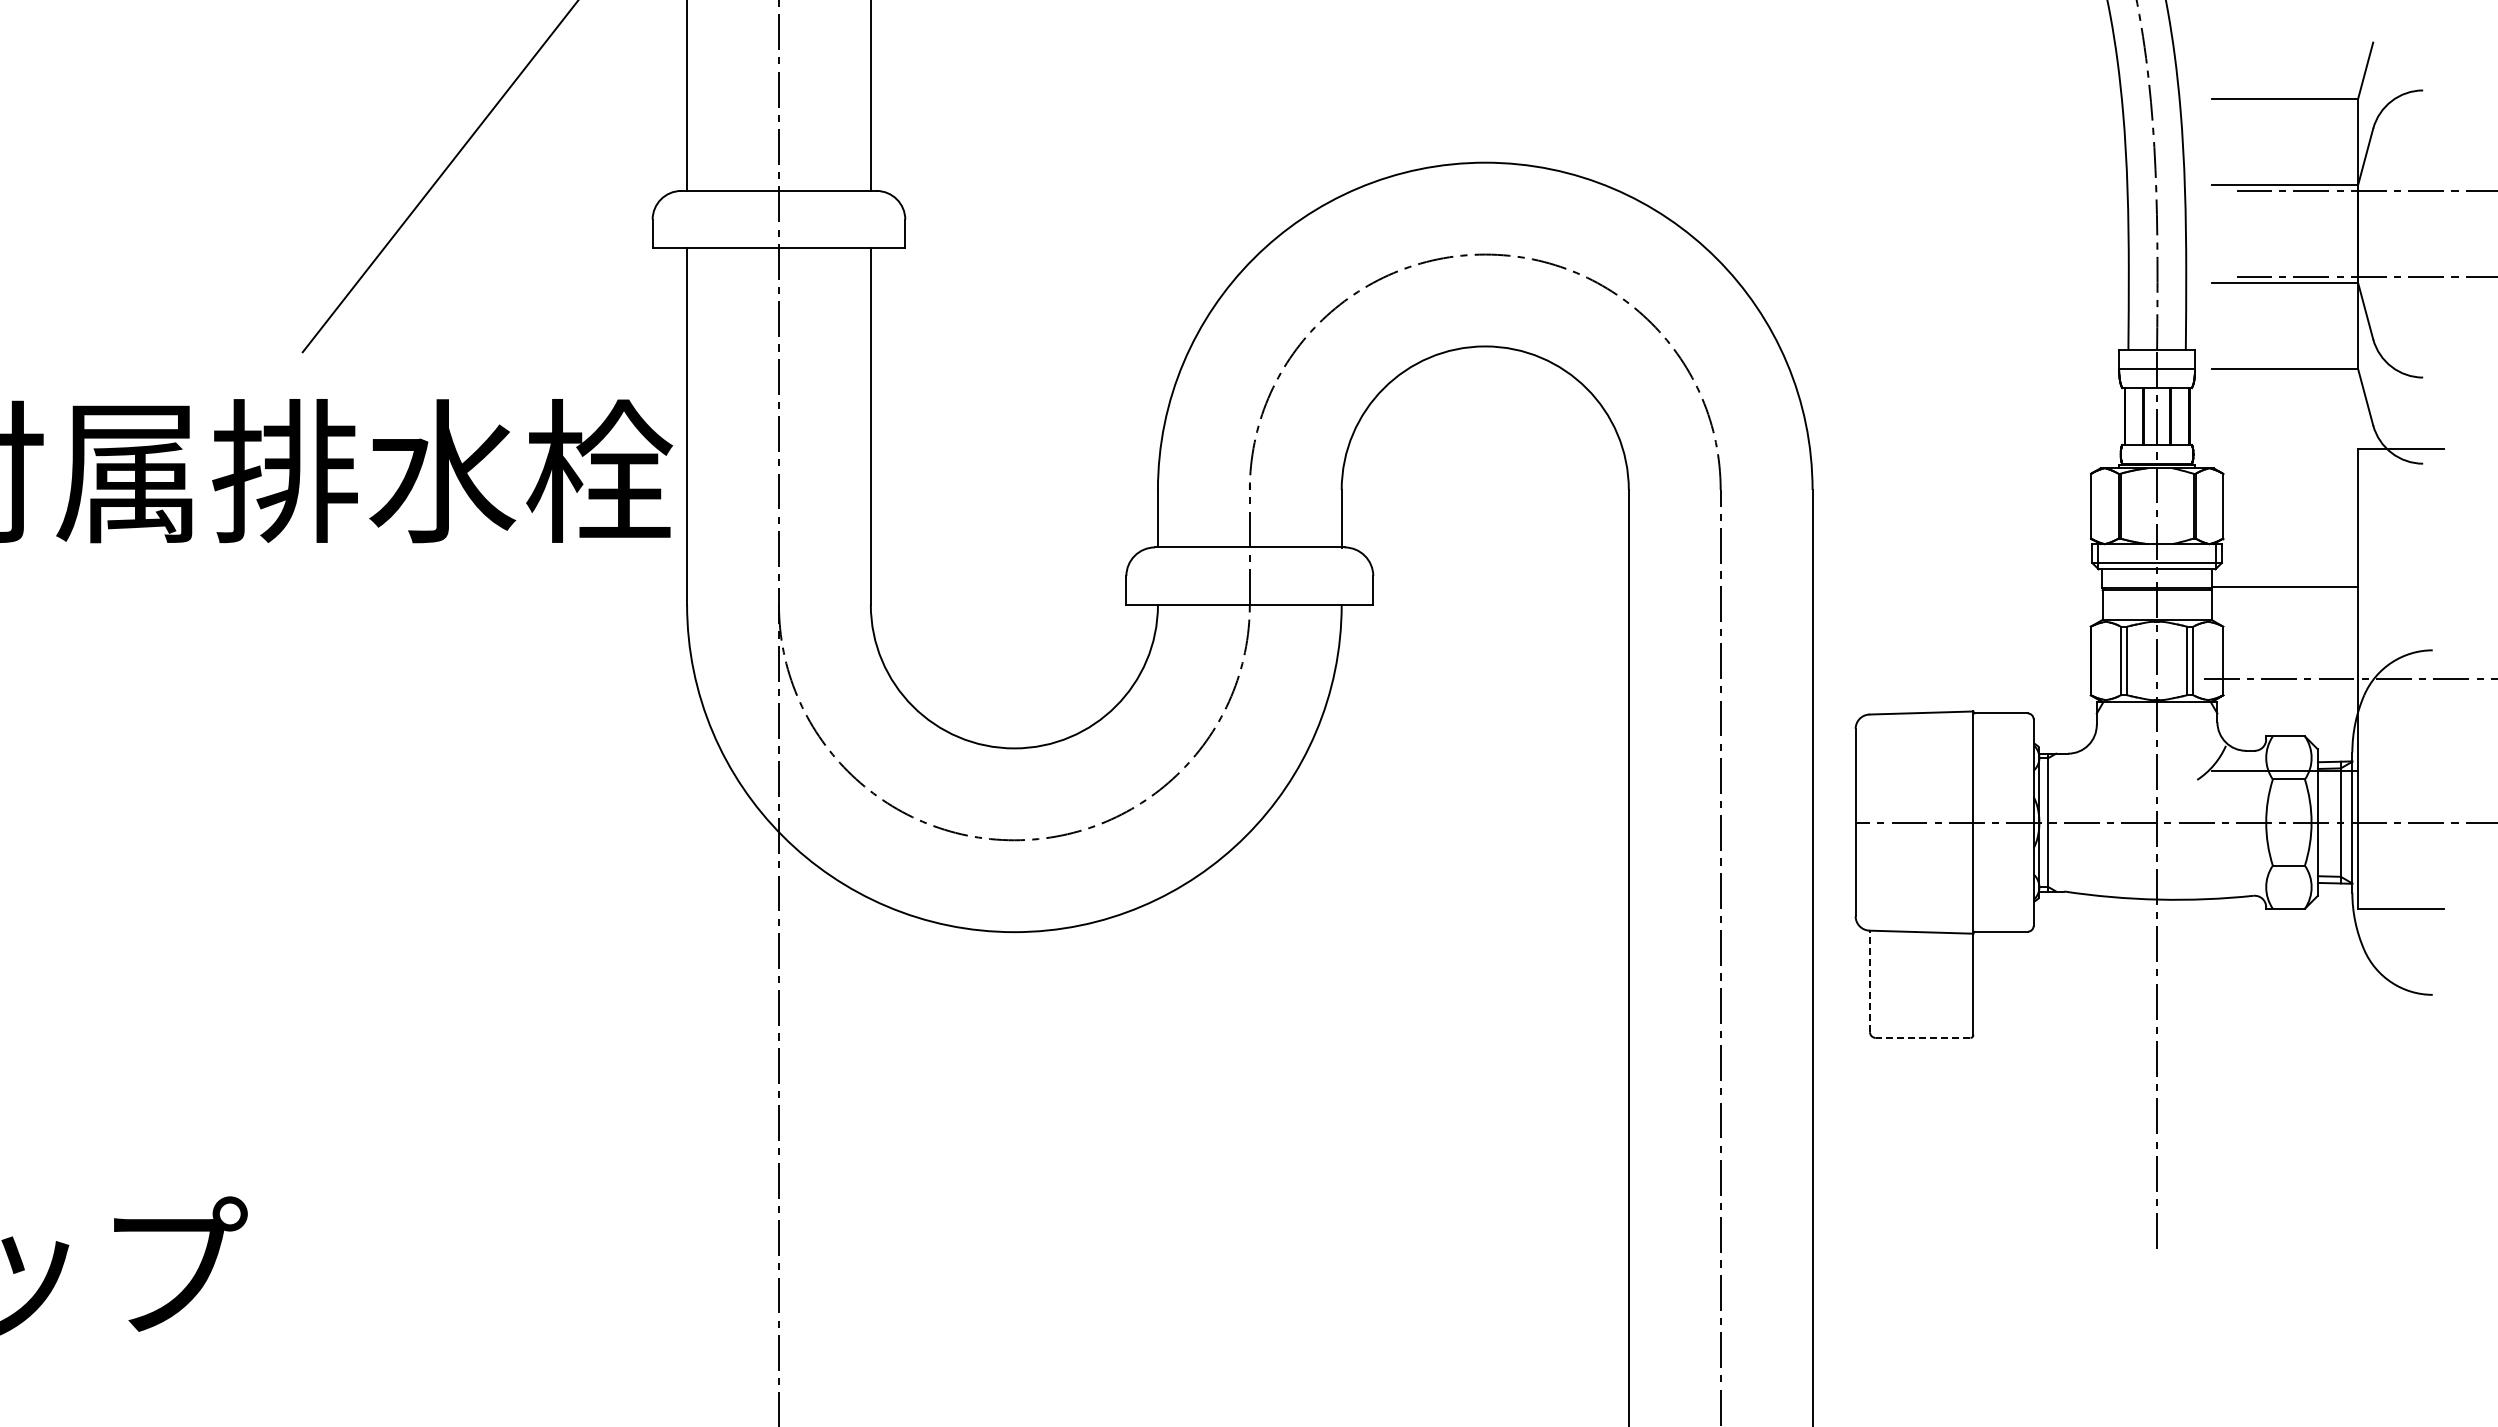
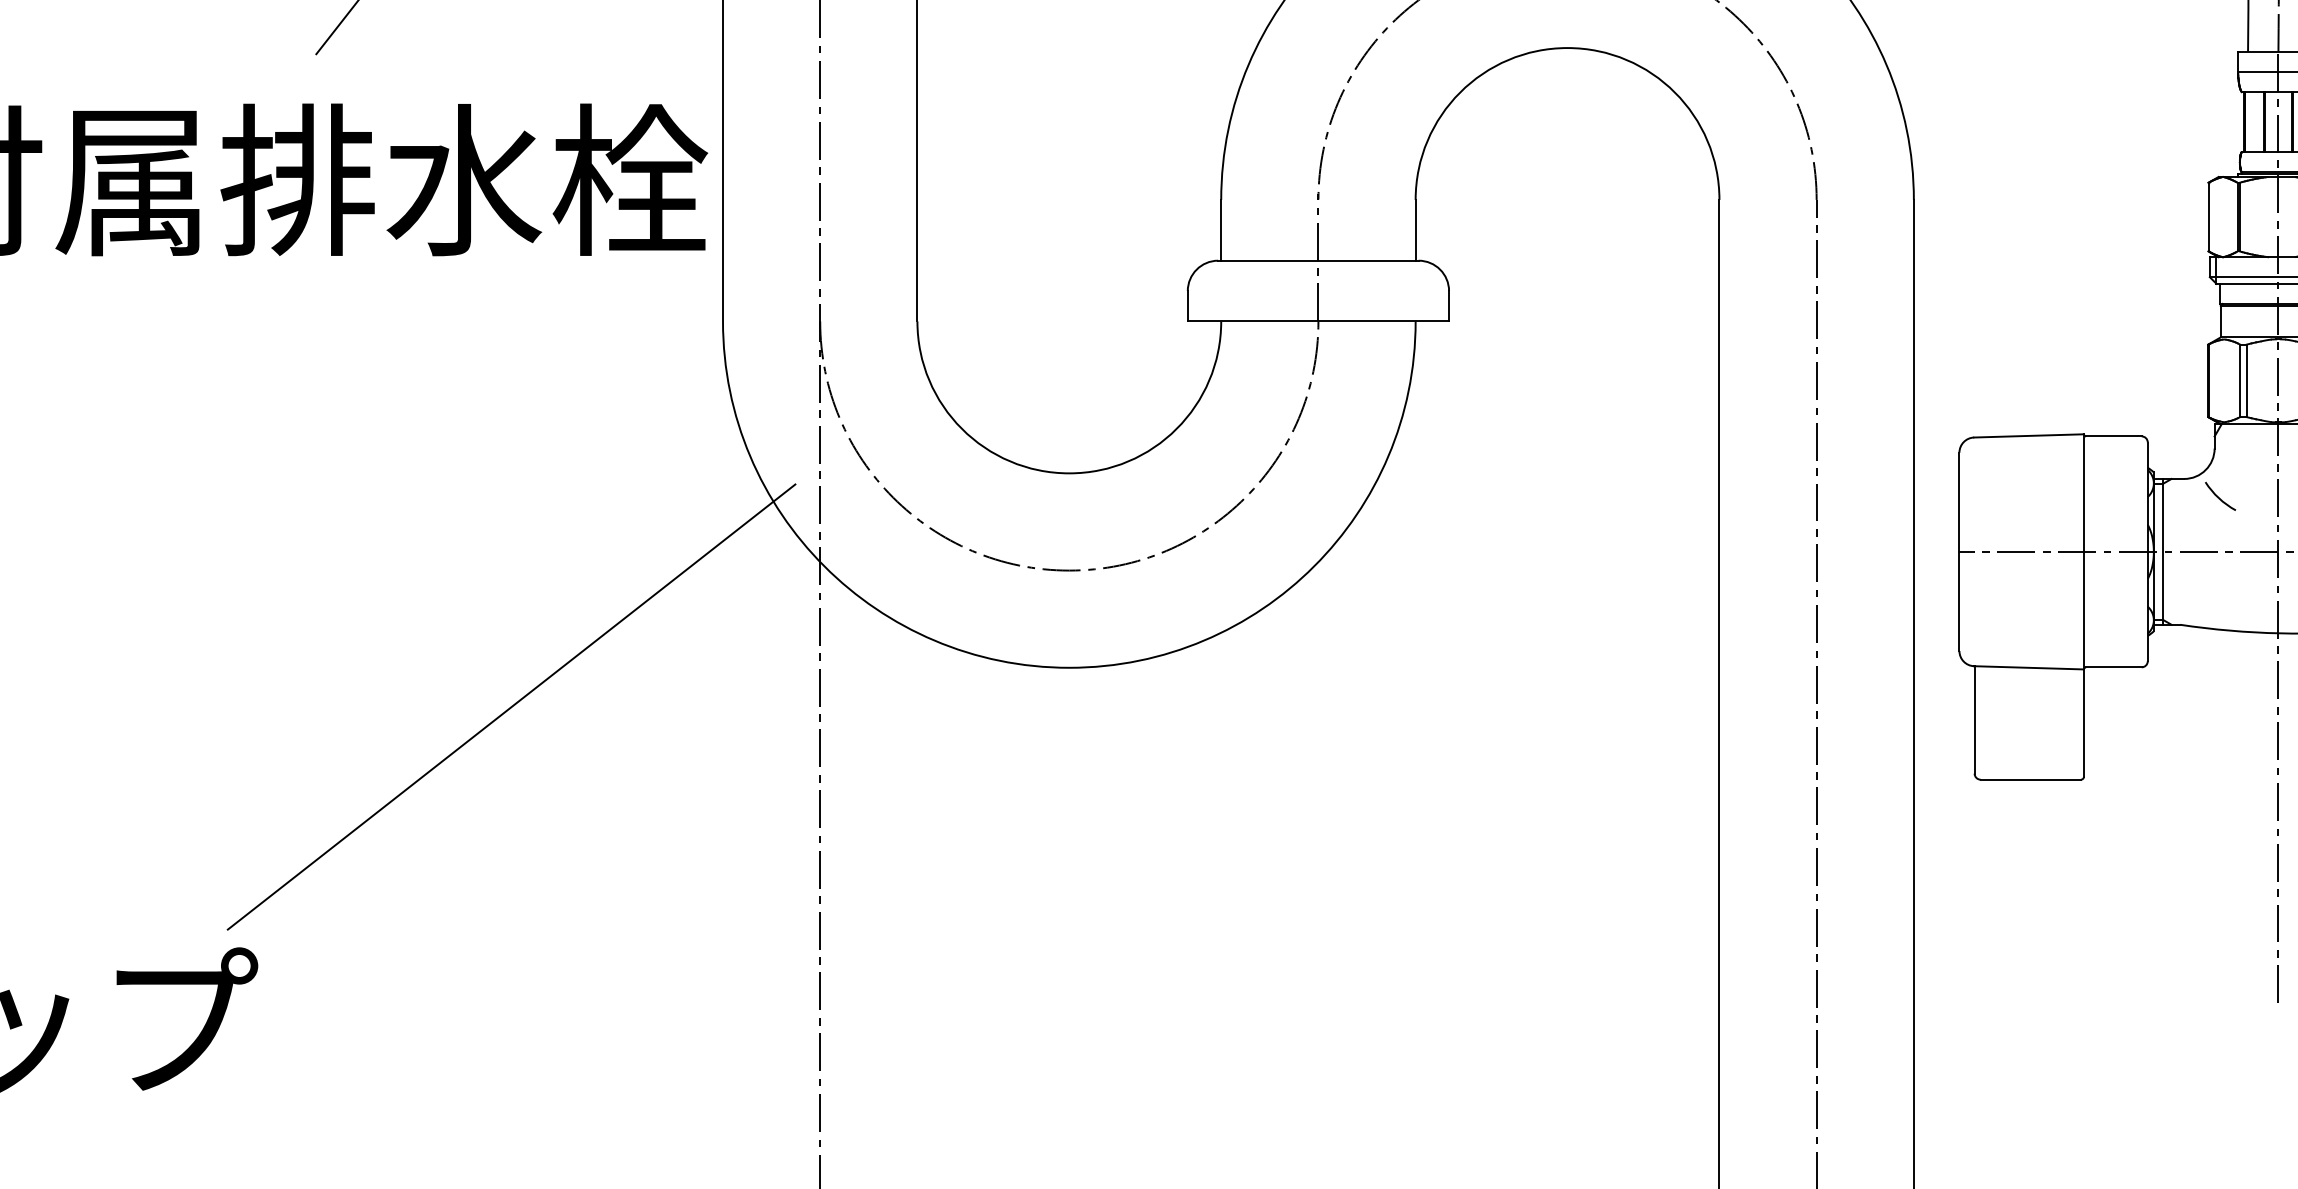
arc: (2102, 771) -> (2220, 497), added
line: (487, 968) -> (511, 706), added
line: (1869, 981) -> (1974, 720), dashed -> solid
line: (1922, 1037) -> (2030, 779), dashed -> solid

